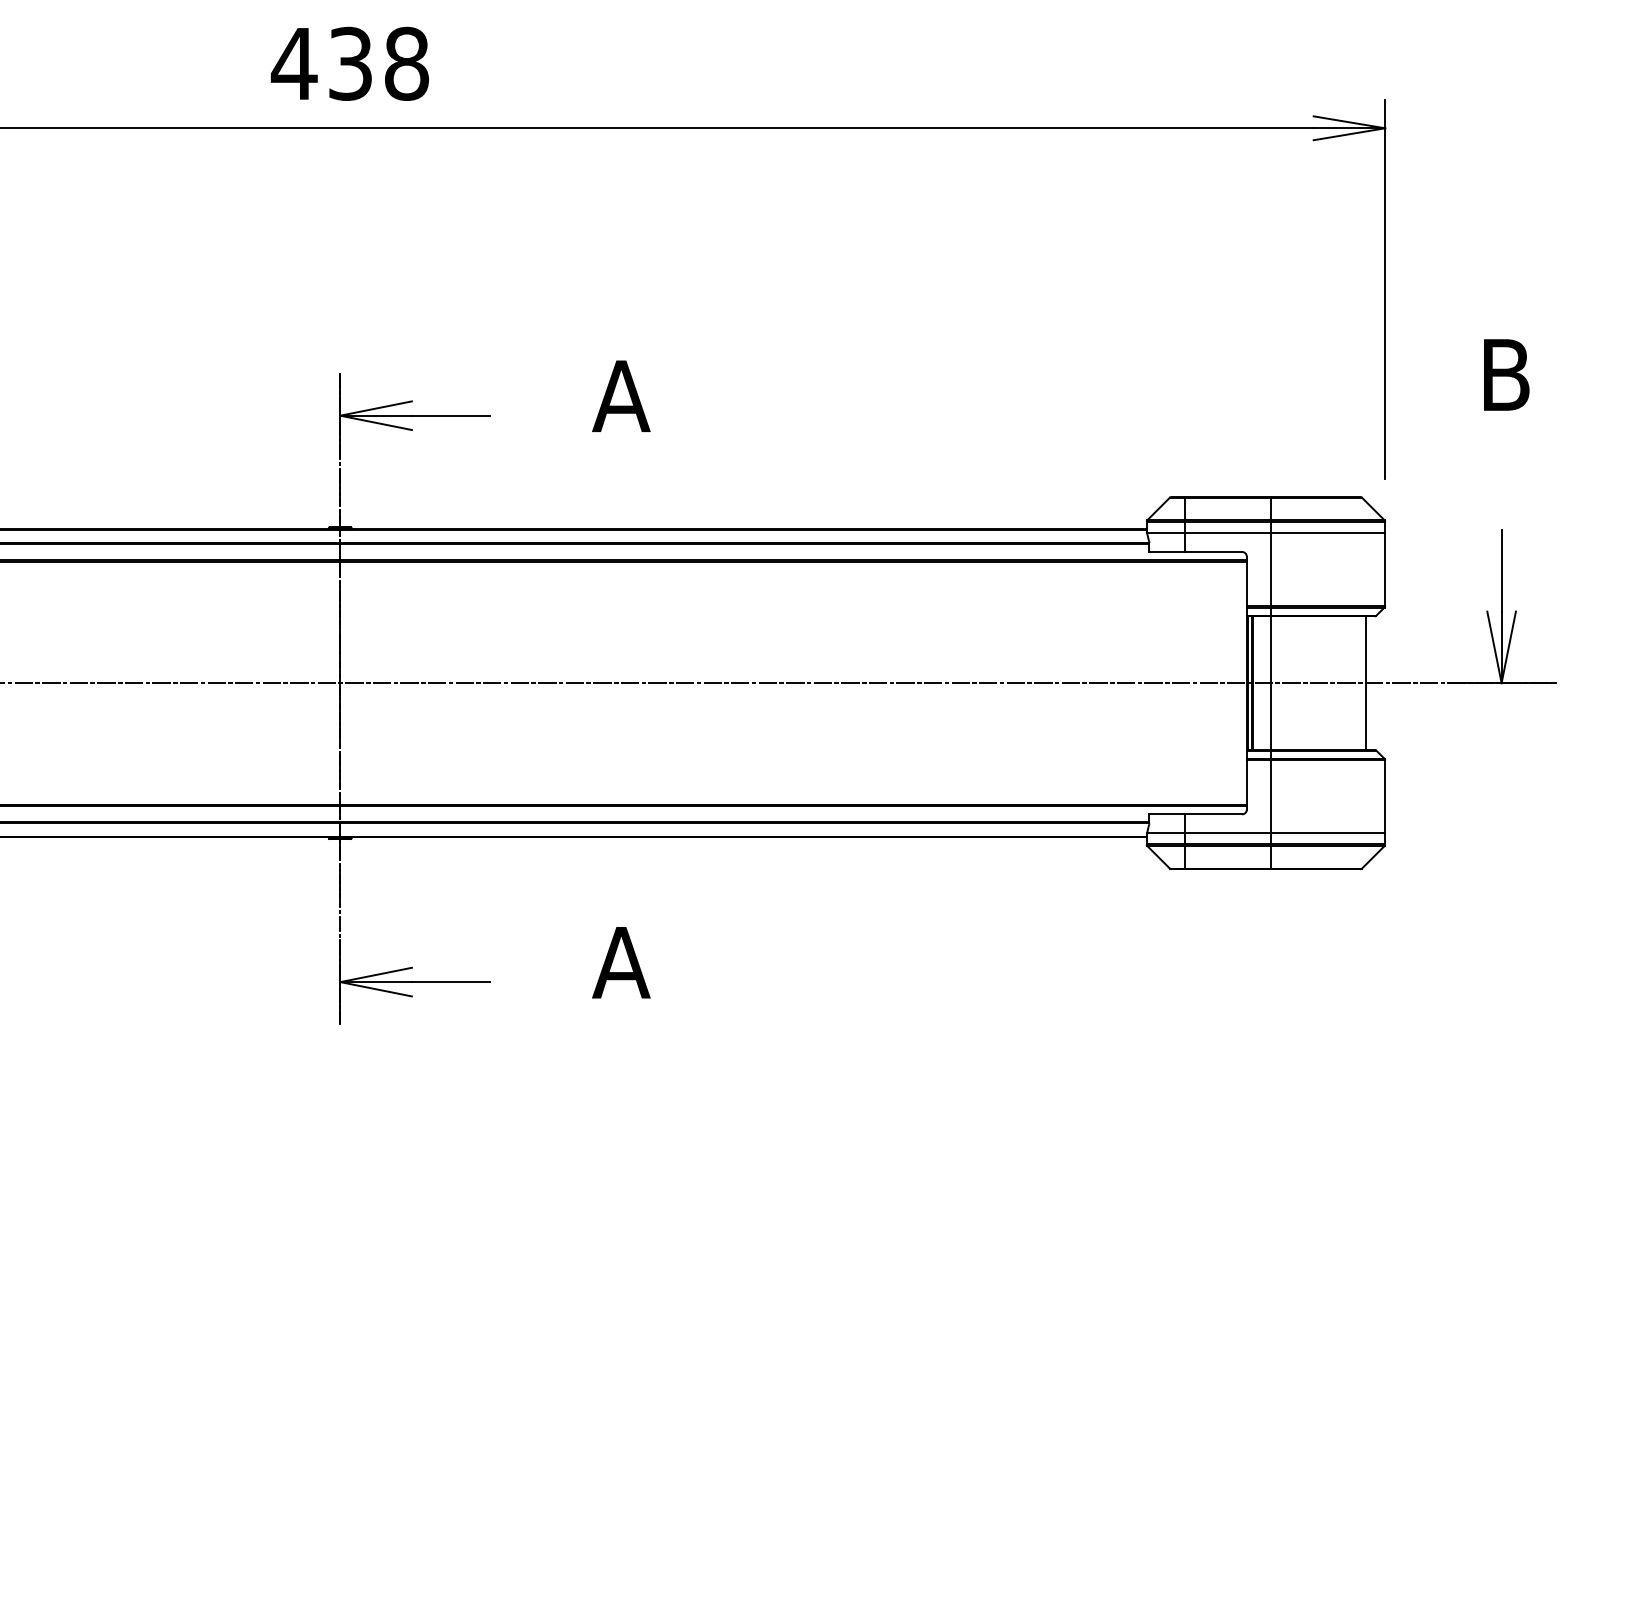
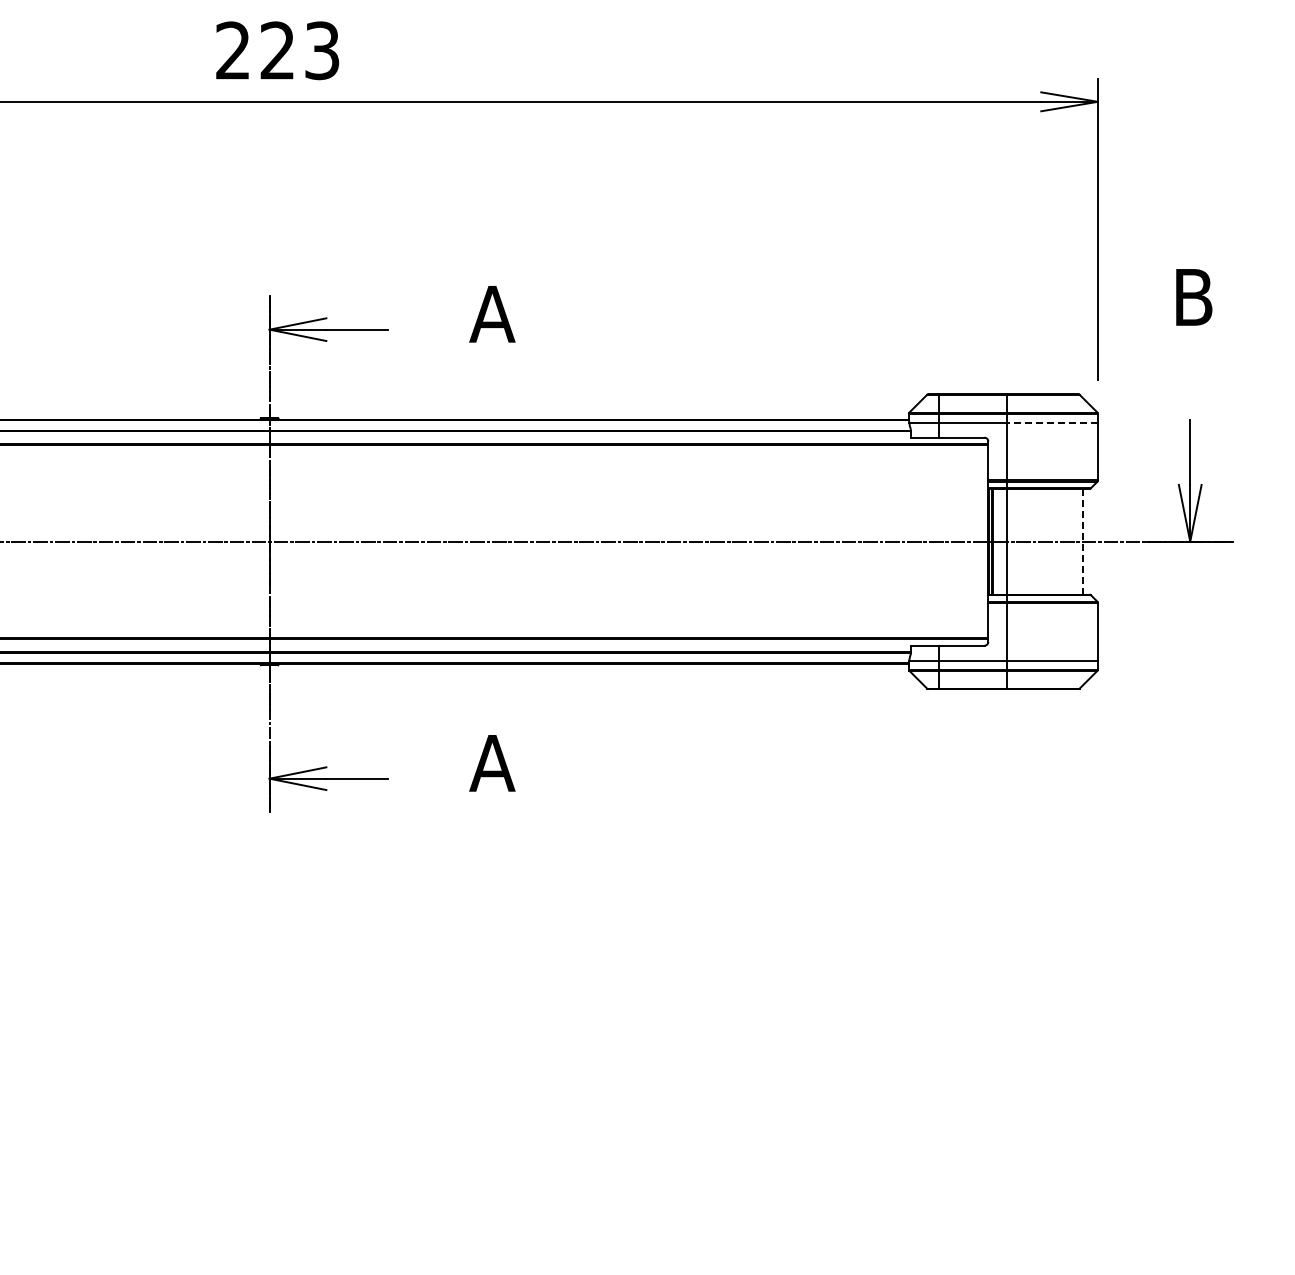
text: (349, 63) -> (276, 50), 438 -> 223
line: (1327, 532) -> (1052, 422), solid -> dashed
line: (1365, 682) -> (1082, 541), solid -> dashed

